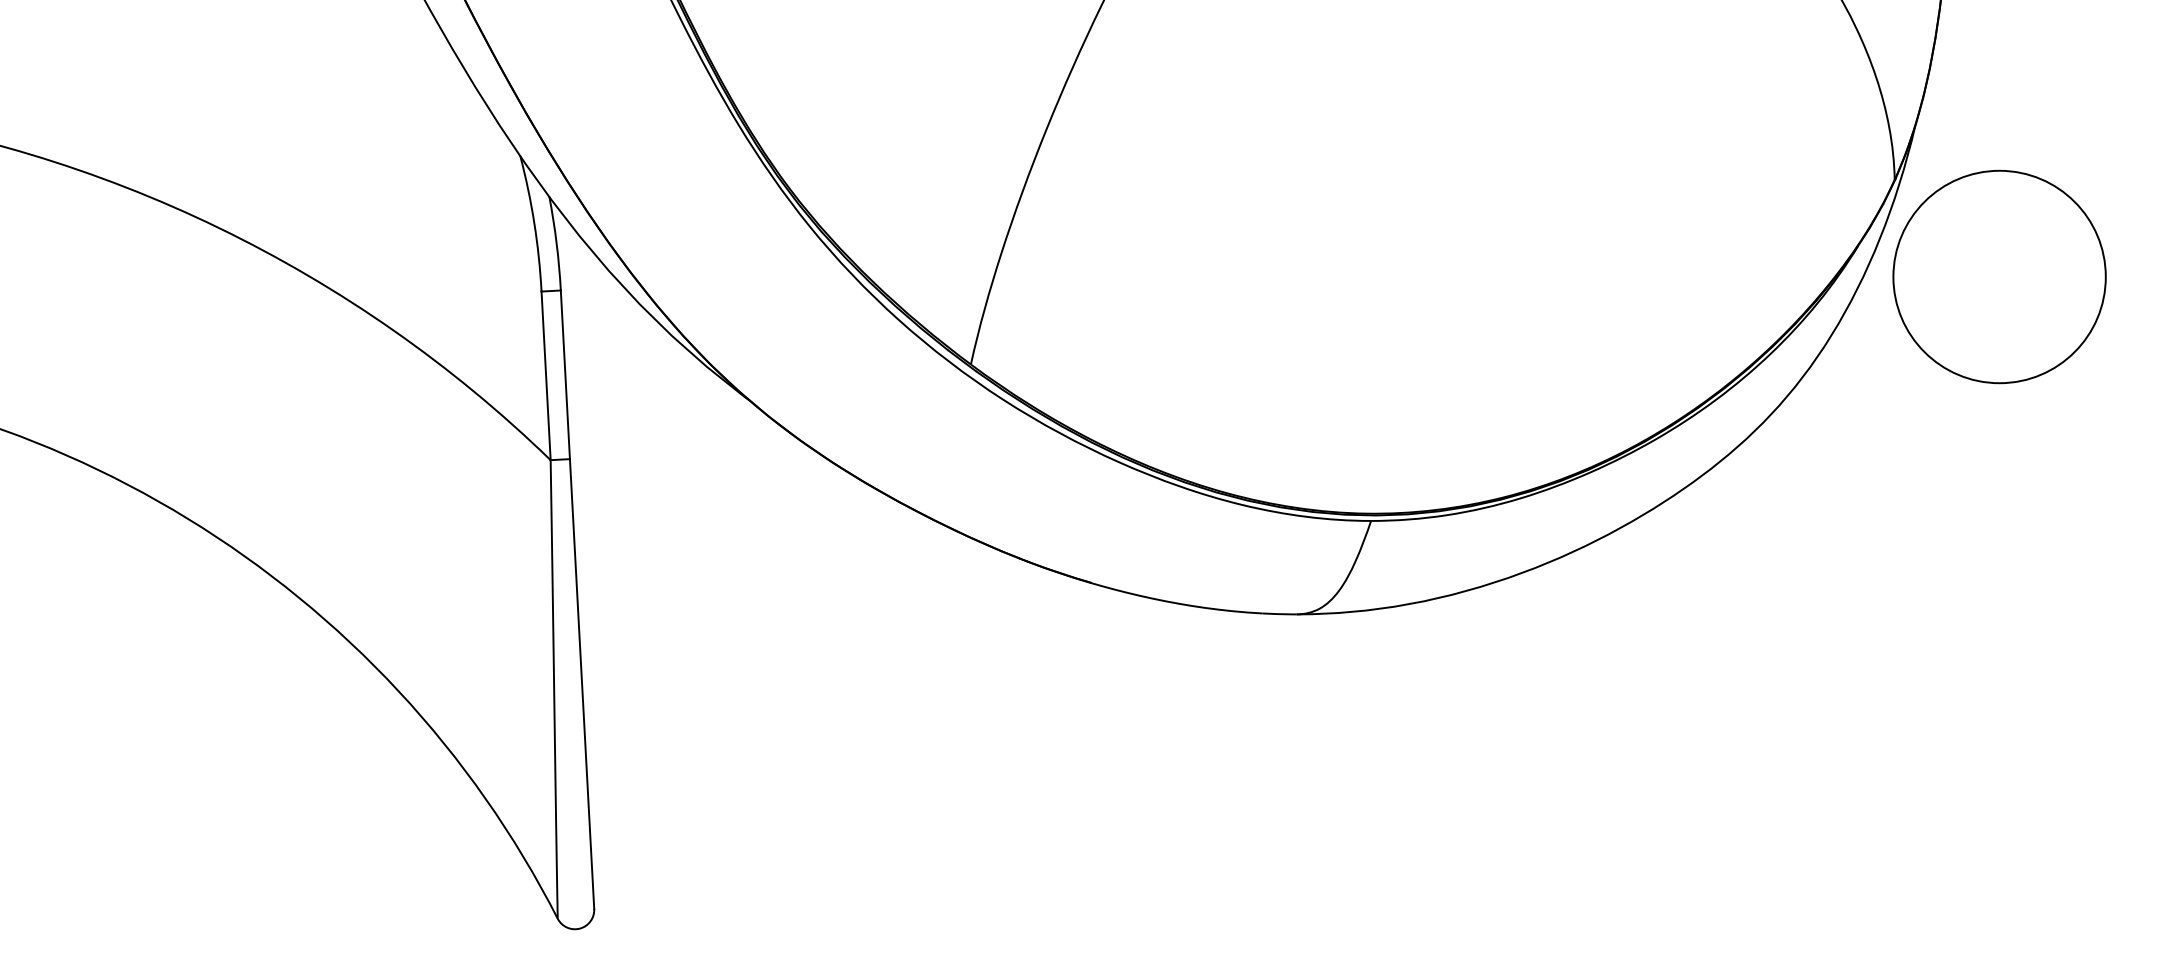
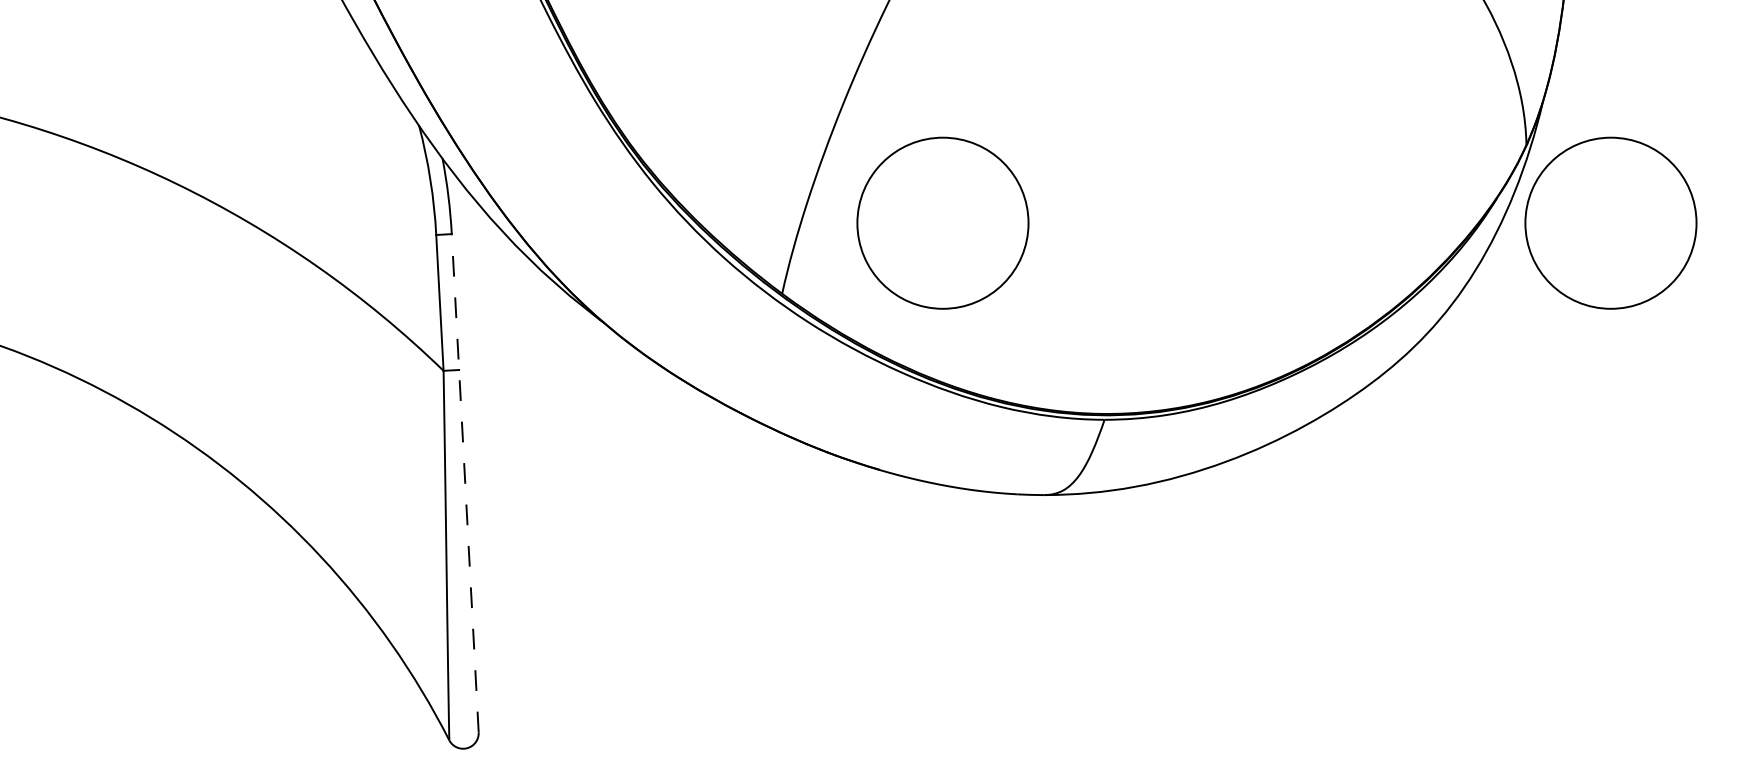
circle: (1169, 276) -> (942, 222), added
line: (577, 598) -> (465, 482), solid -> dashed

